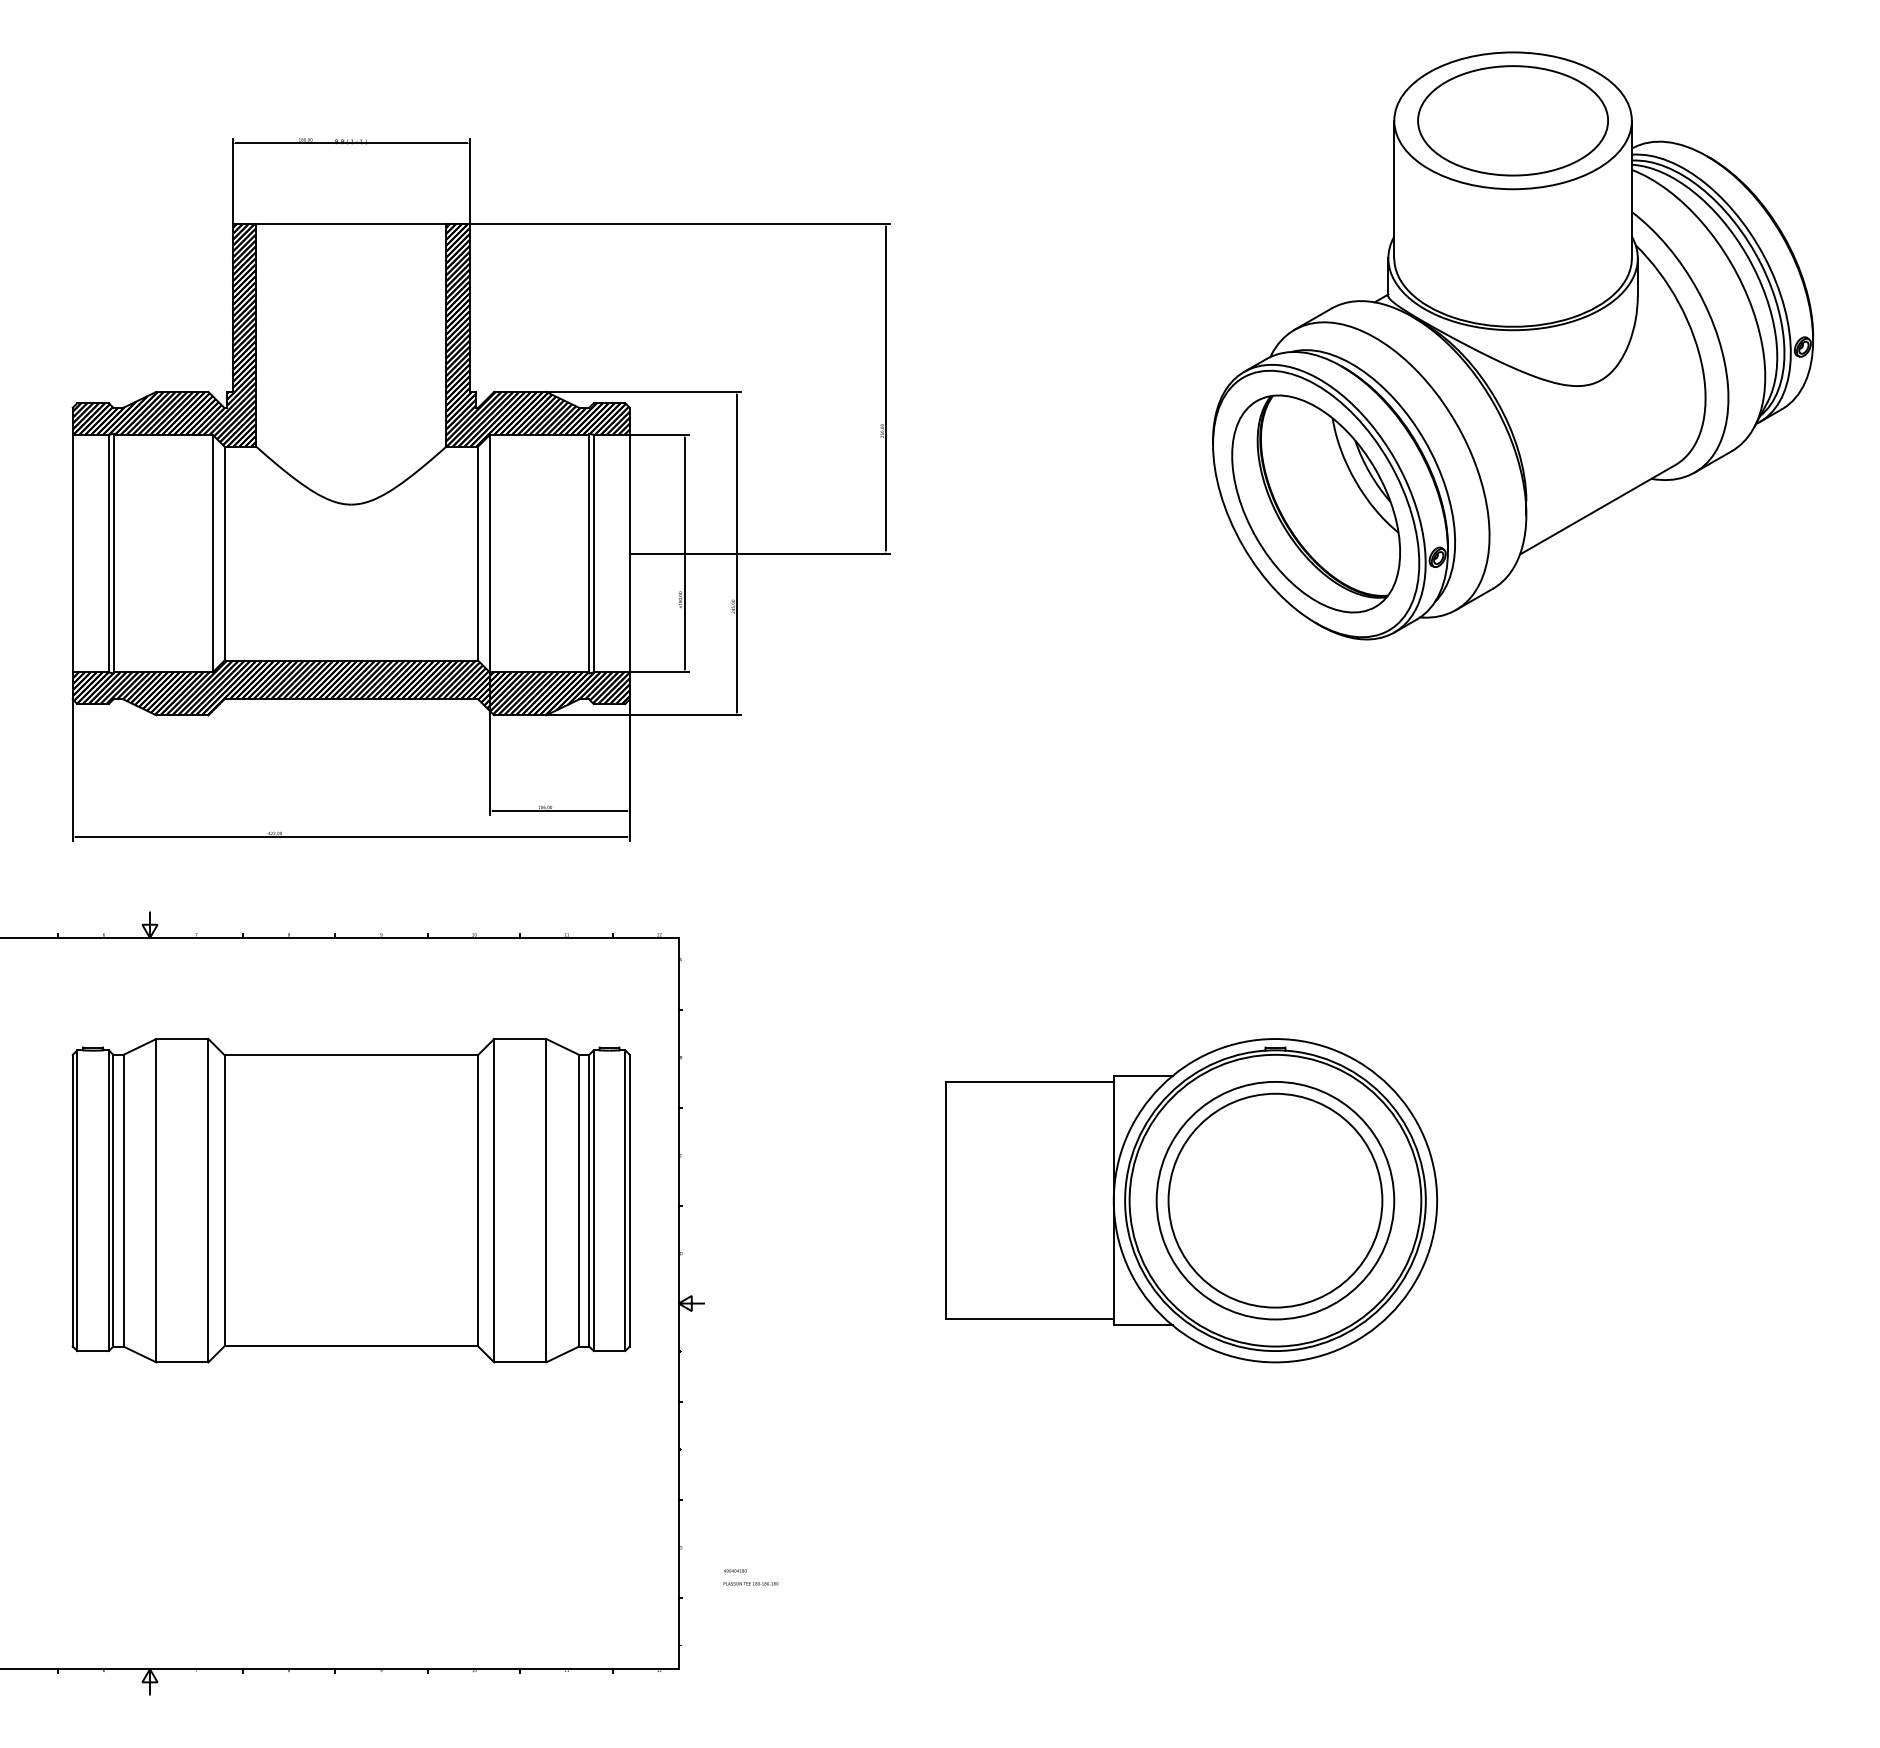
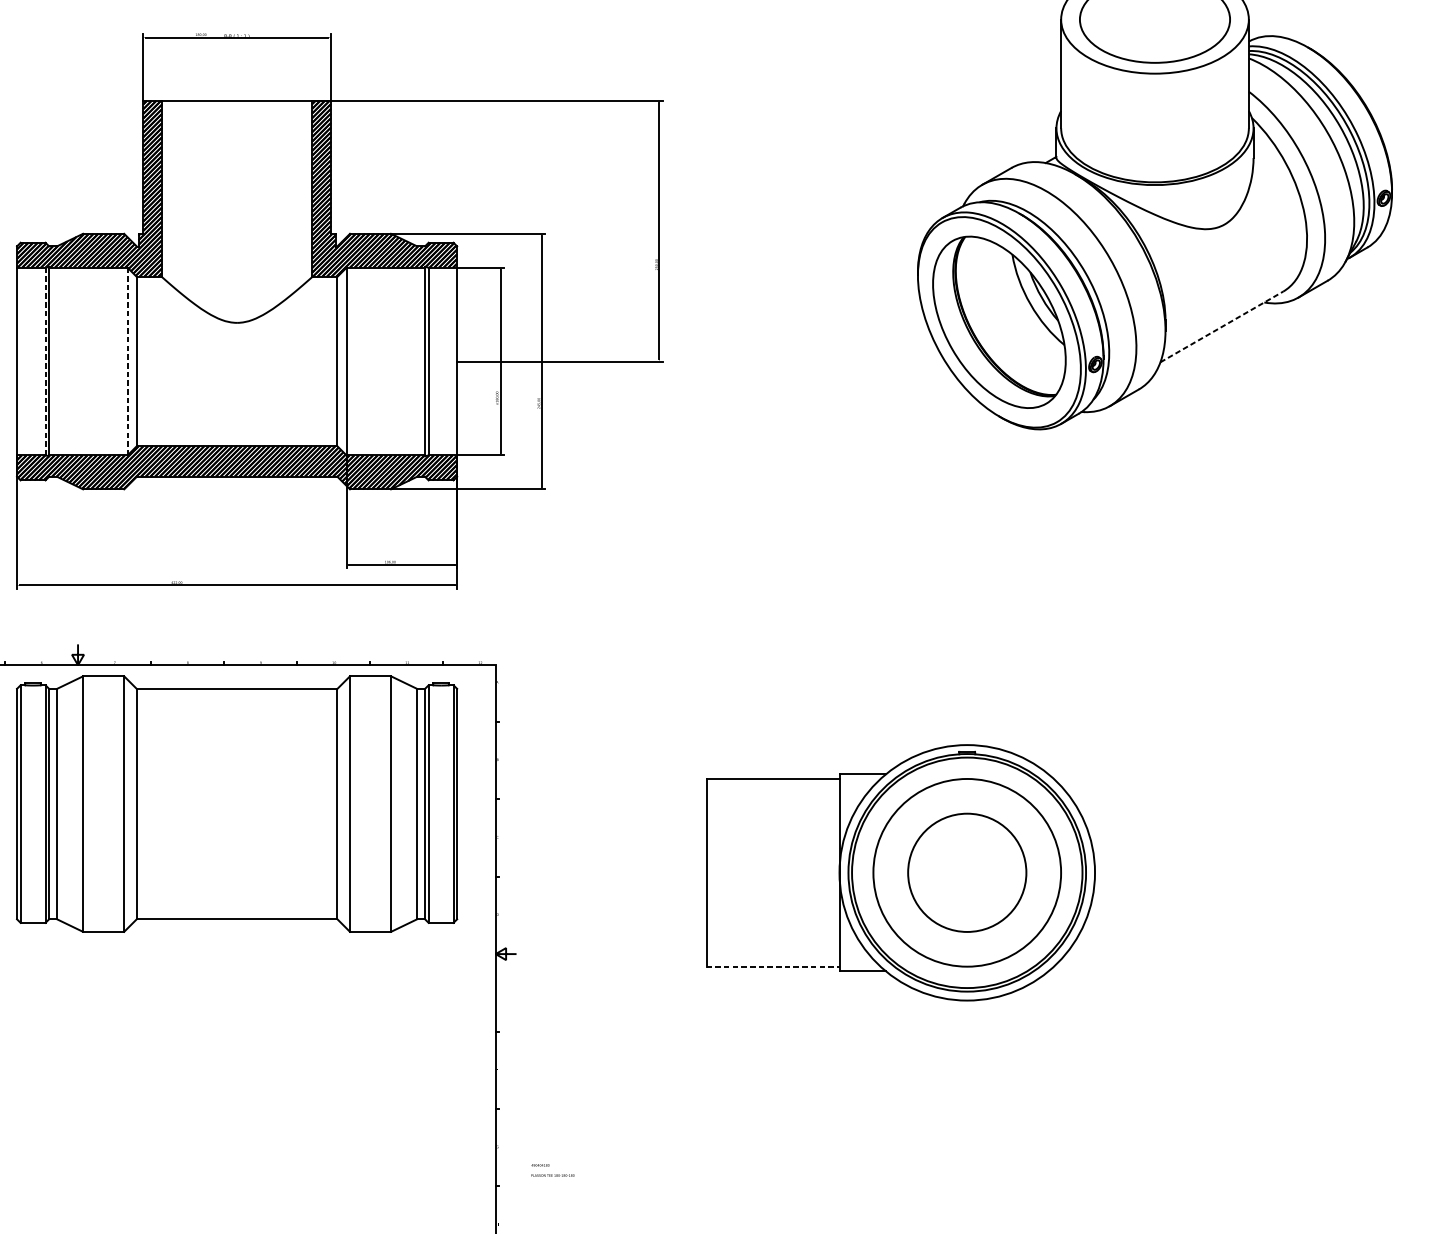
line: (1597, 509) -> (1221, 326), solid -> dashed
line: (108, 553) -> (45, 361), solid -> dashed
line: (212, 553) -> (127, 361), solid -> dashed
part: (350, 1200) -> (236, 803), moved
circle: (1275, 1200) -> (967, 872), size x0.7
line: (1030, 1319) -> (773, 966), solid -> dashed

